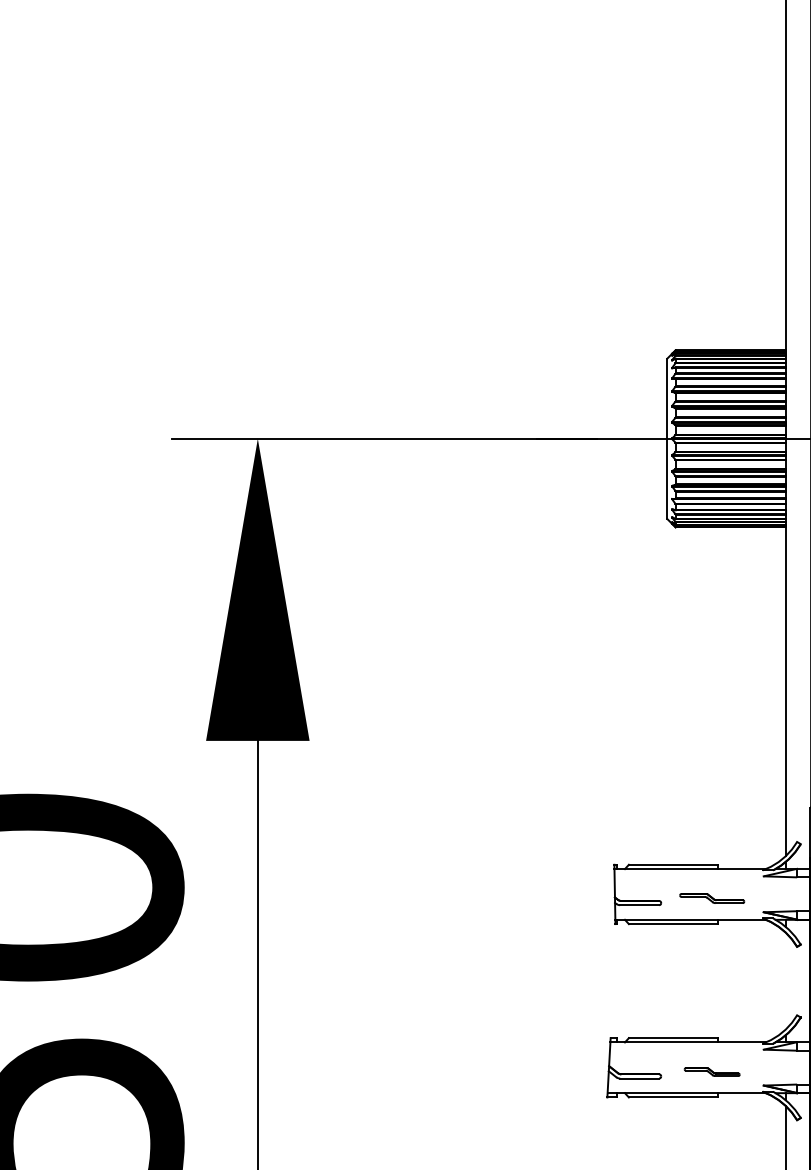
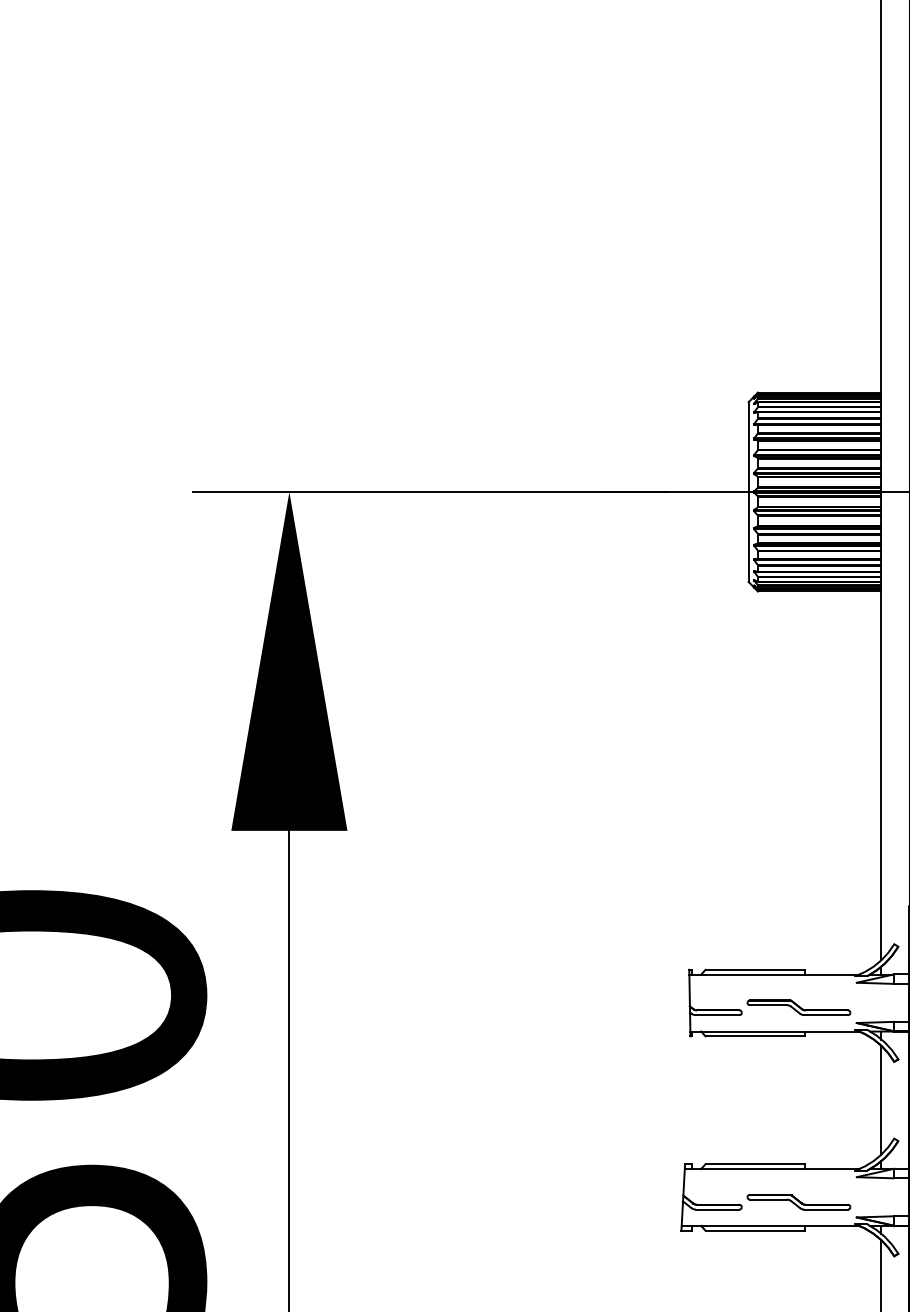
part: (711, 898) -> (798, 1007), size x1.43
line: (785, 980) -> (881, 1099), added
part: (711, 1072) -> (798, 1202), size x1.67

